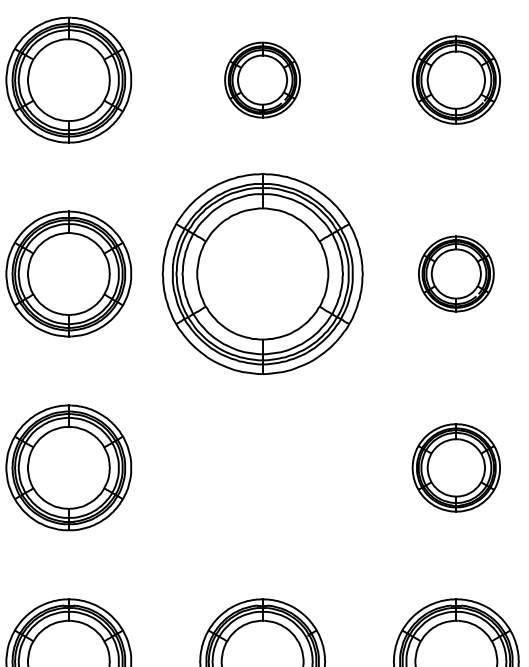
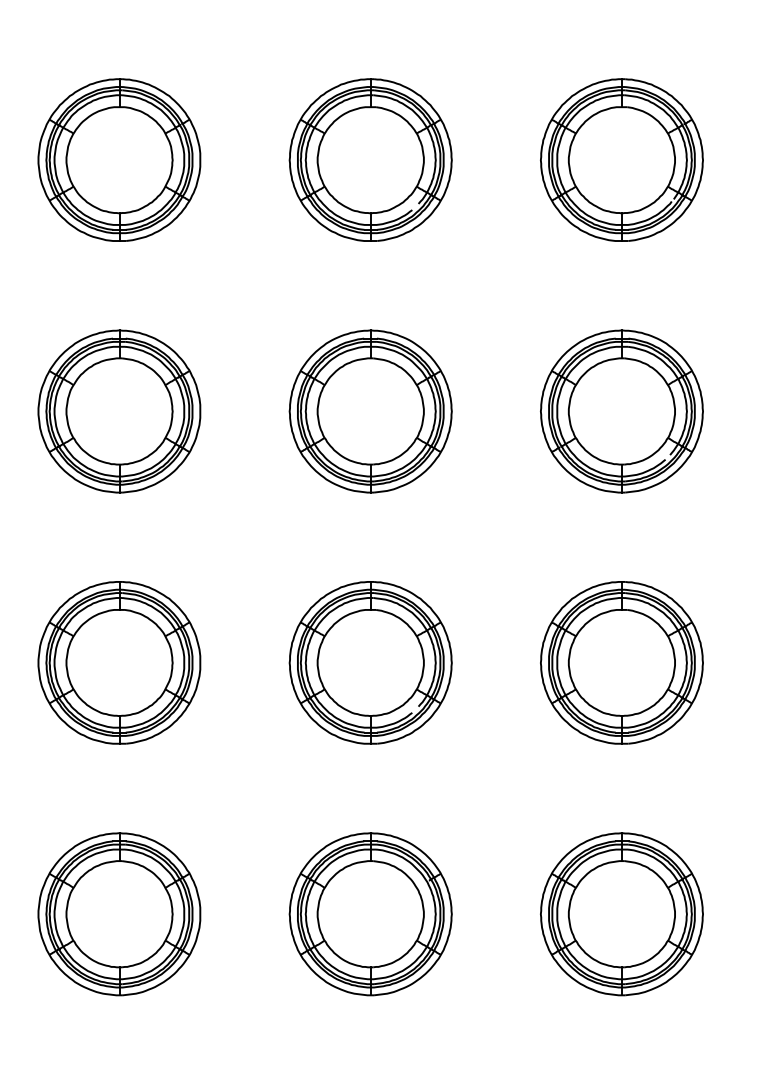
part: (262, 79) -> (370, 159), size x1.67
part: (456, 79) -> (621, 159), size x1.43
part: (262, 274) -> (370, 411), size x0.62
part: (456, 274) -> (621, 411), size x1.67
part: (262, 467) -> (370, 662), added
part: (456, 467) -> (621, 662), size x1.43

